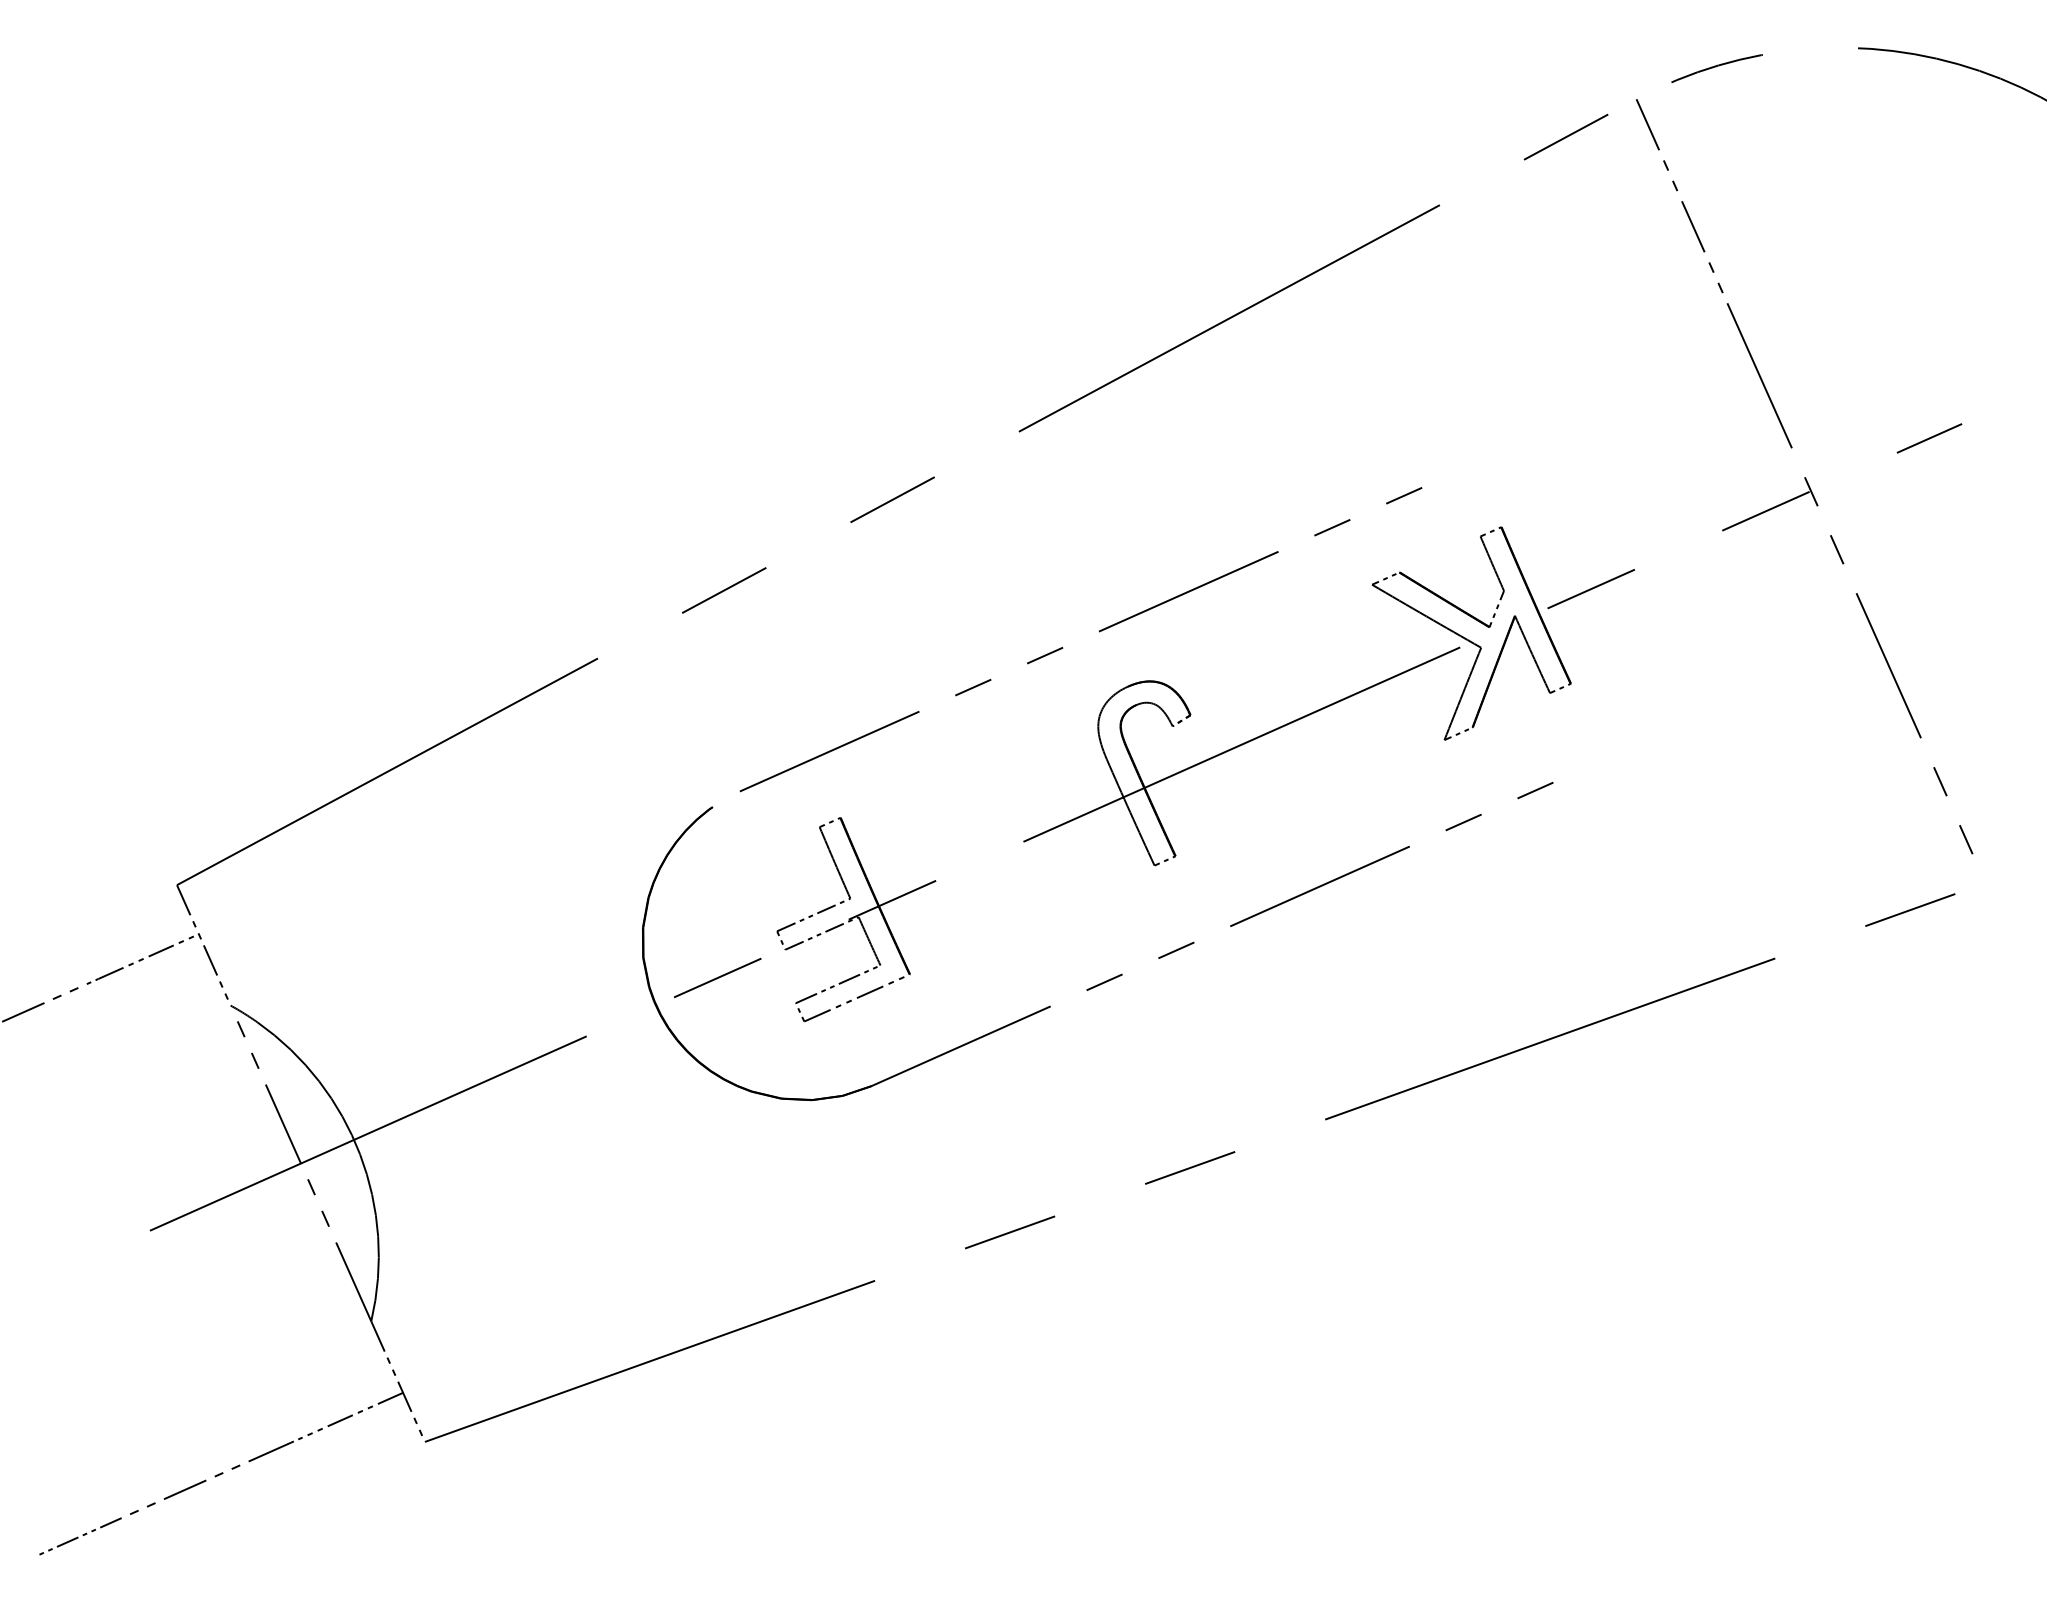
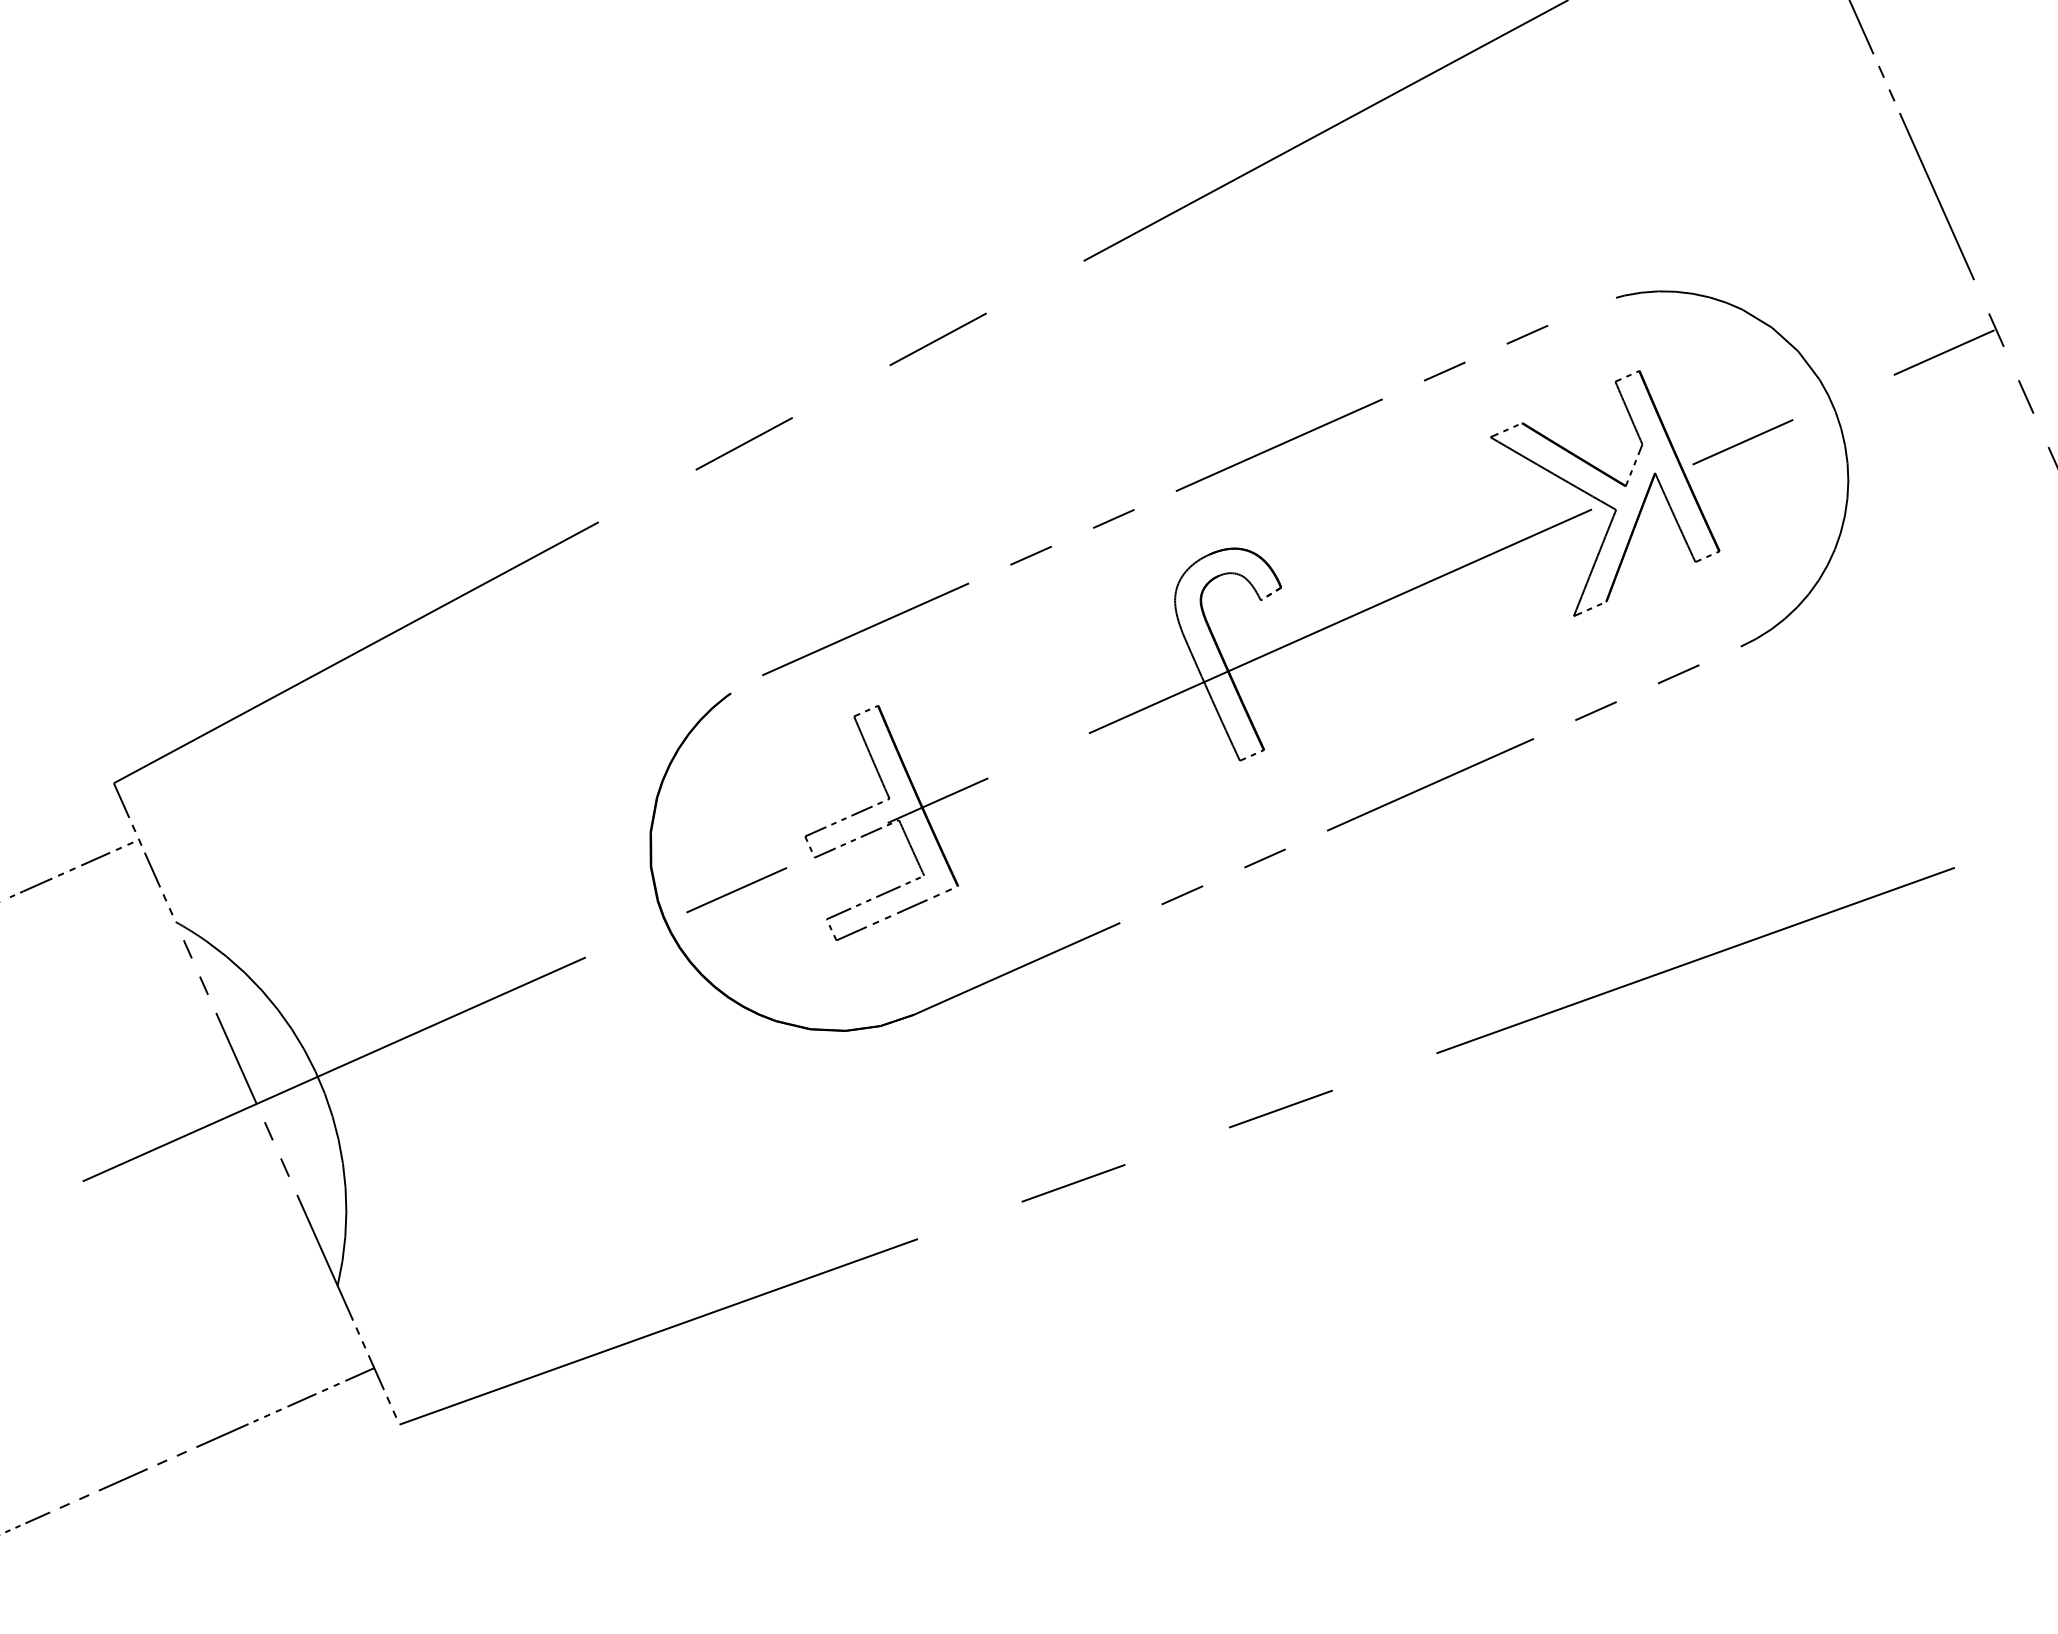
curve: (1679, 597) -> (1844, 451), added

